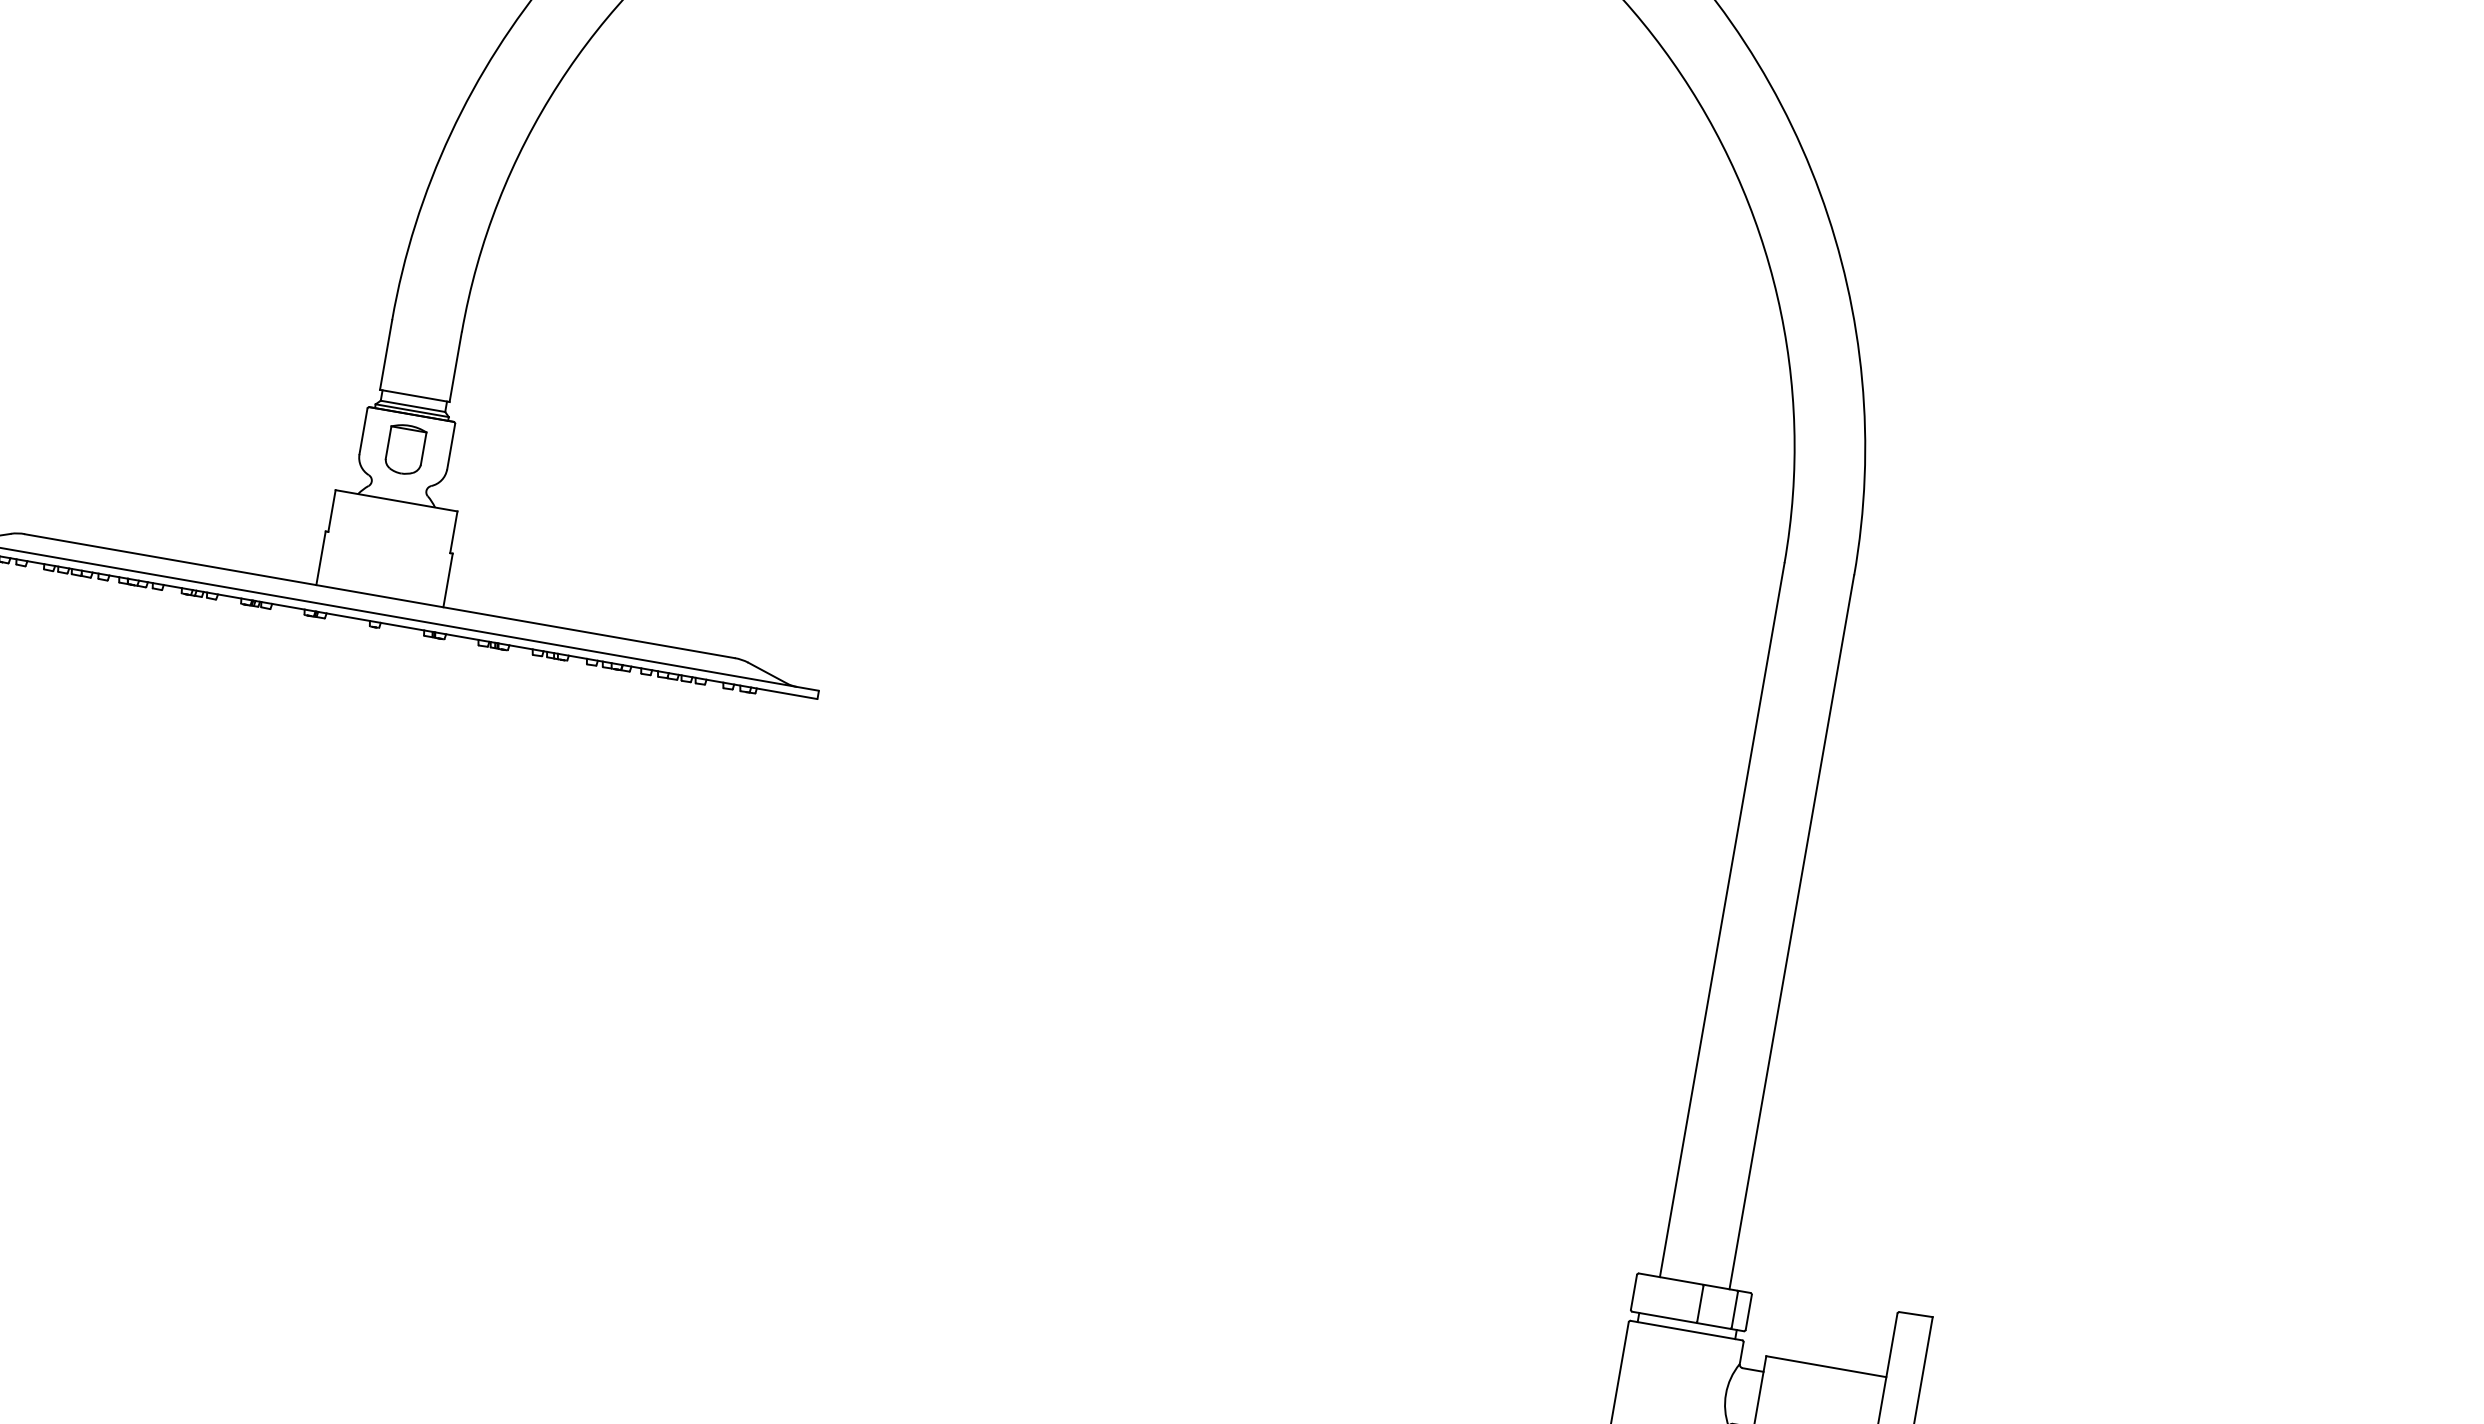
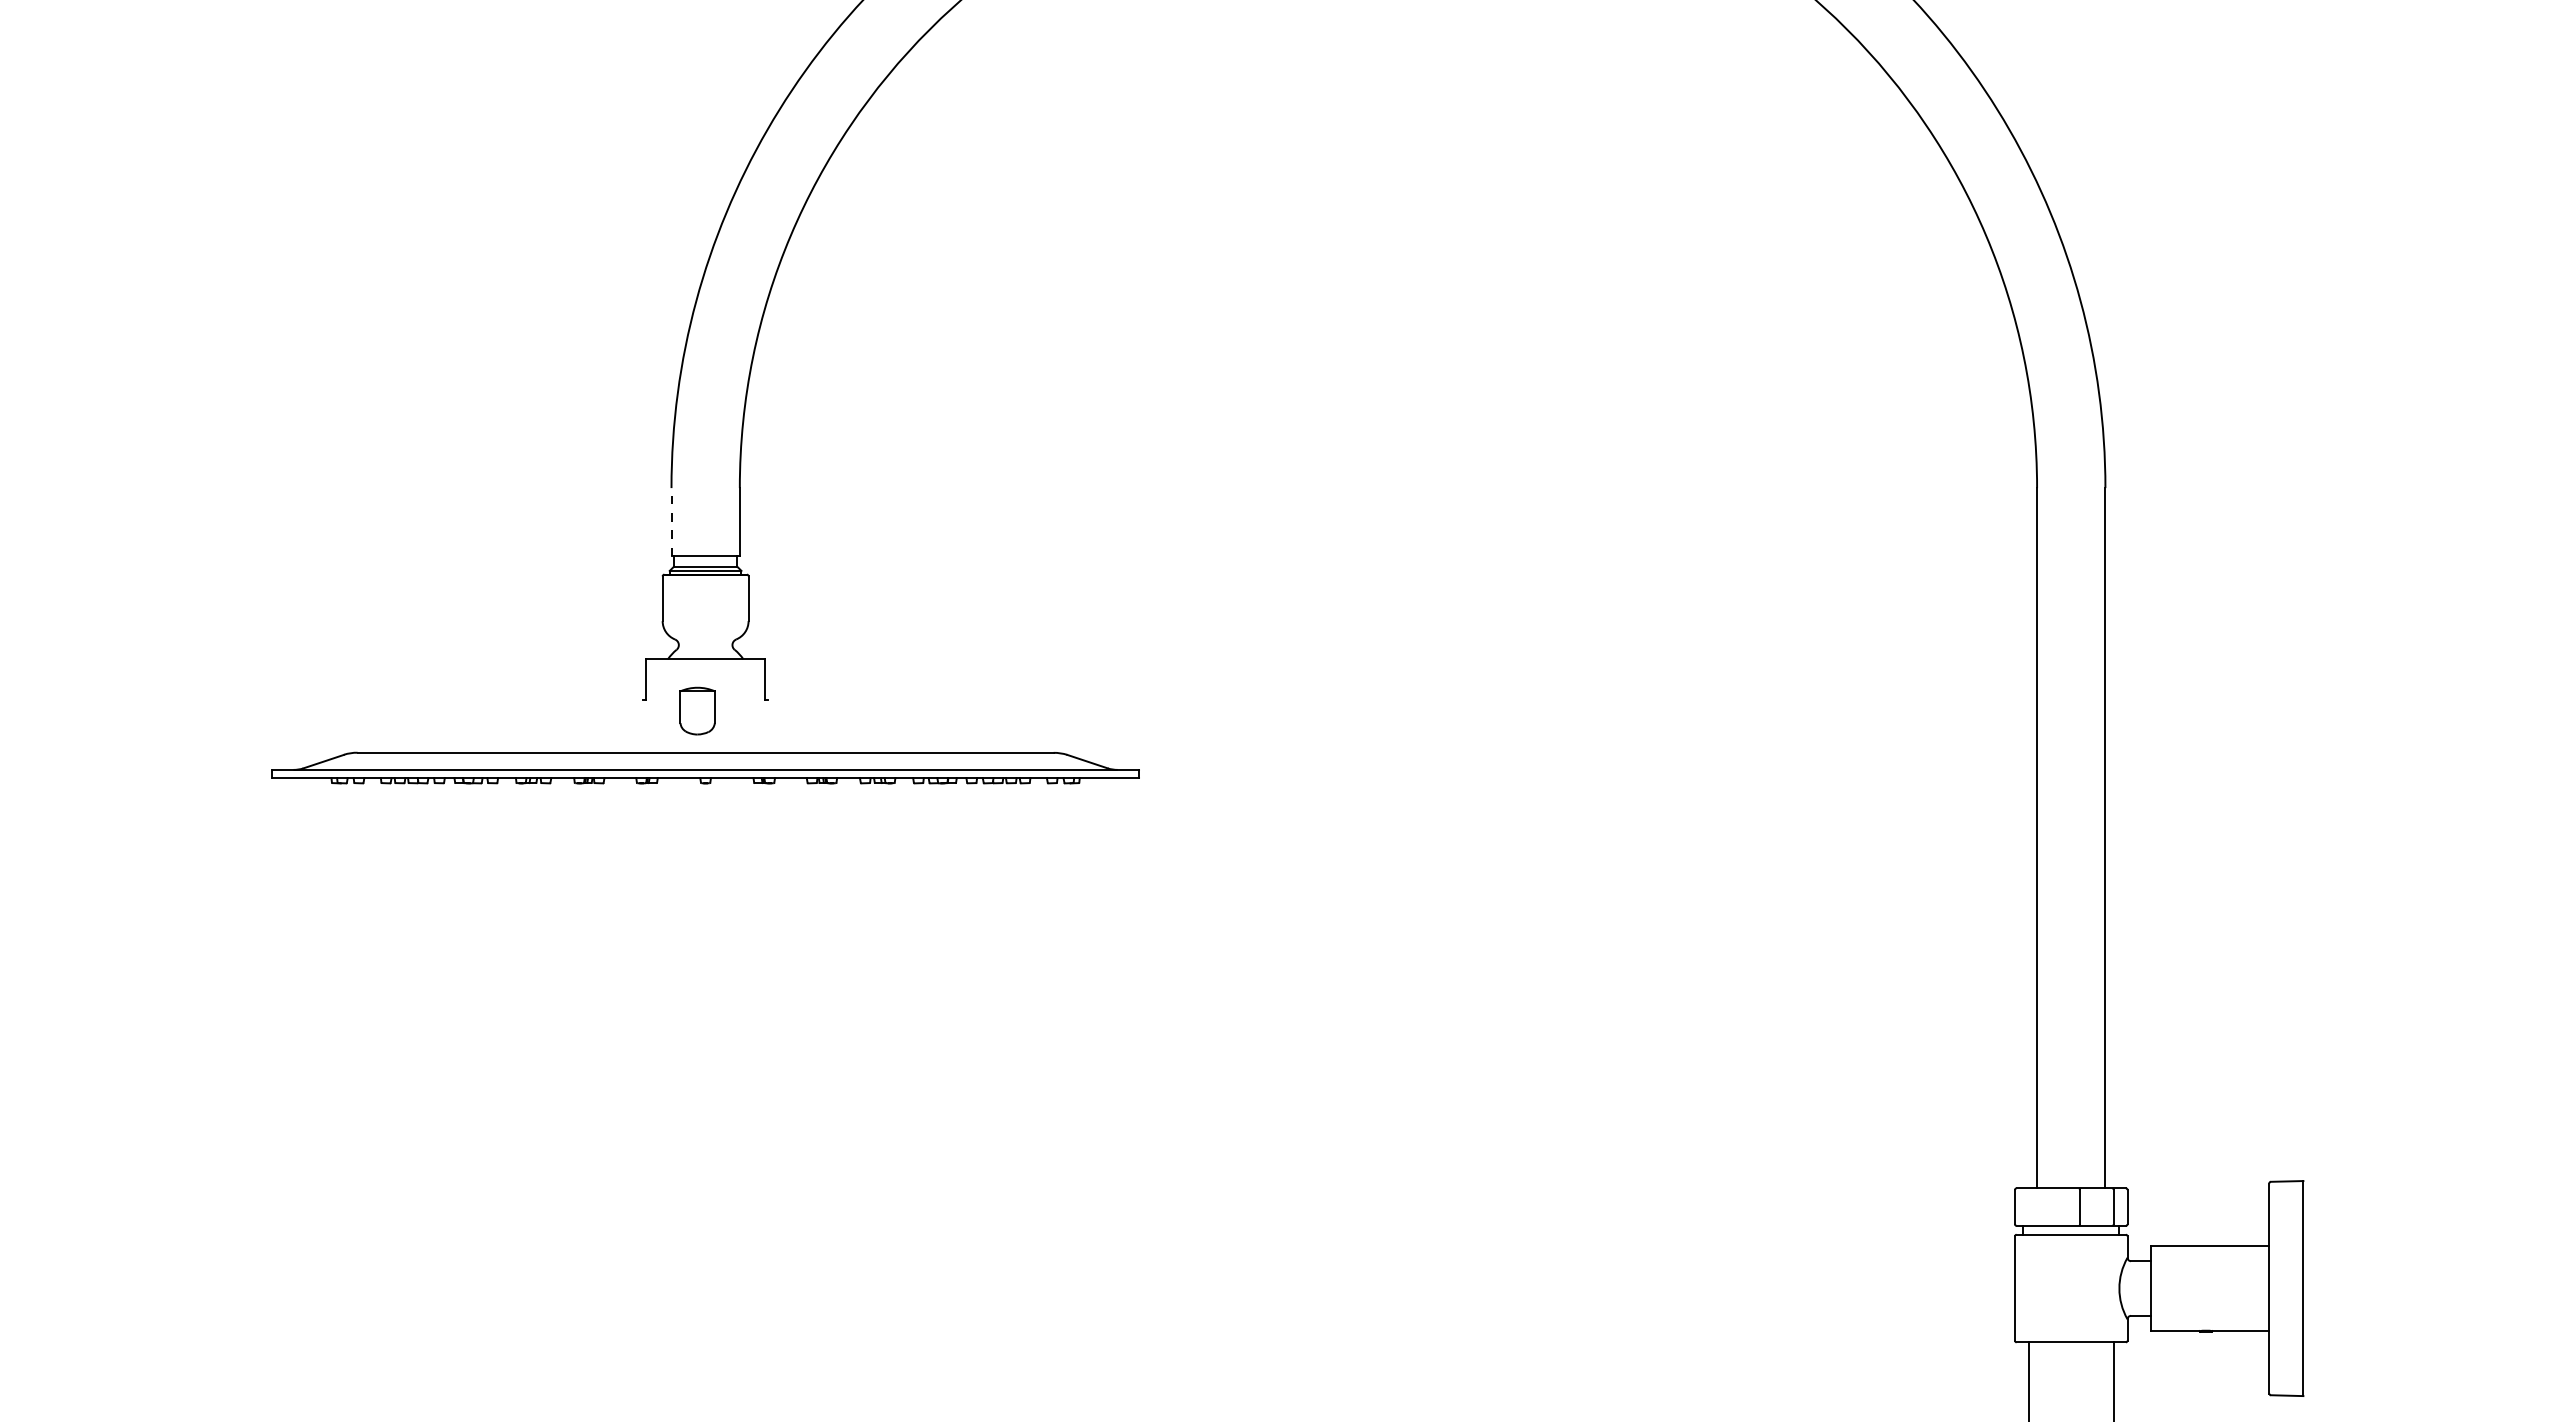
line: (386, 354) -> (671, 521), solid -> dashed
part: (405, 448) -> (697, 710), moved
line: (321, 558) -> (643, 726), removed
line: (447, 580) -> (767, 726), removed

